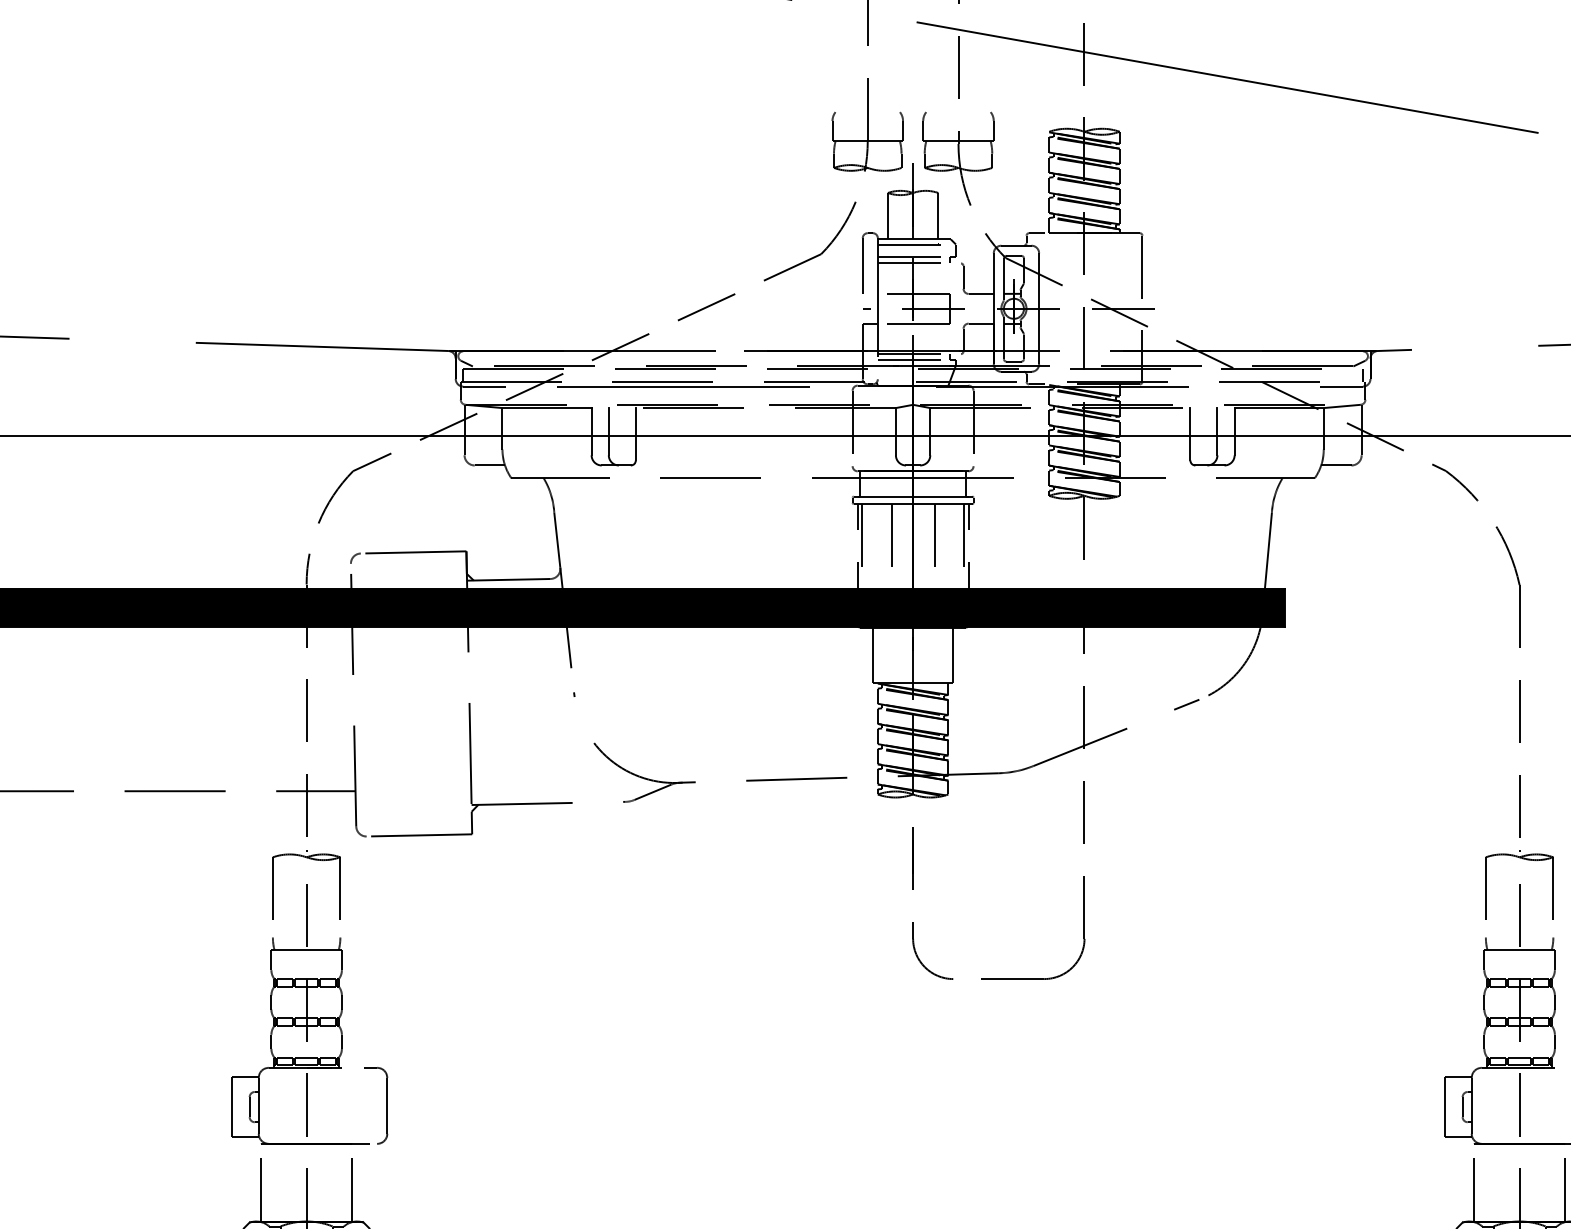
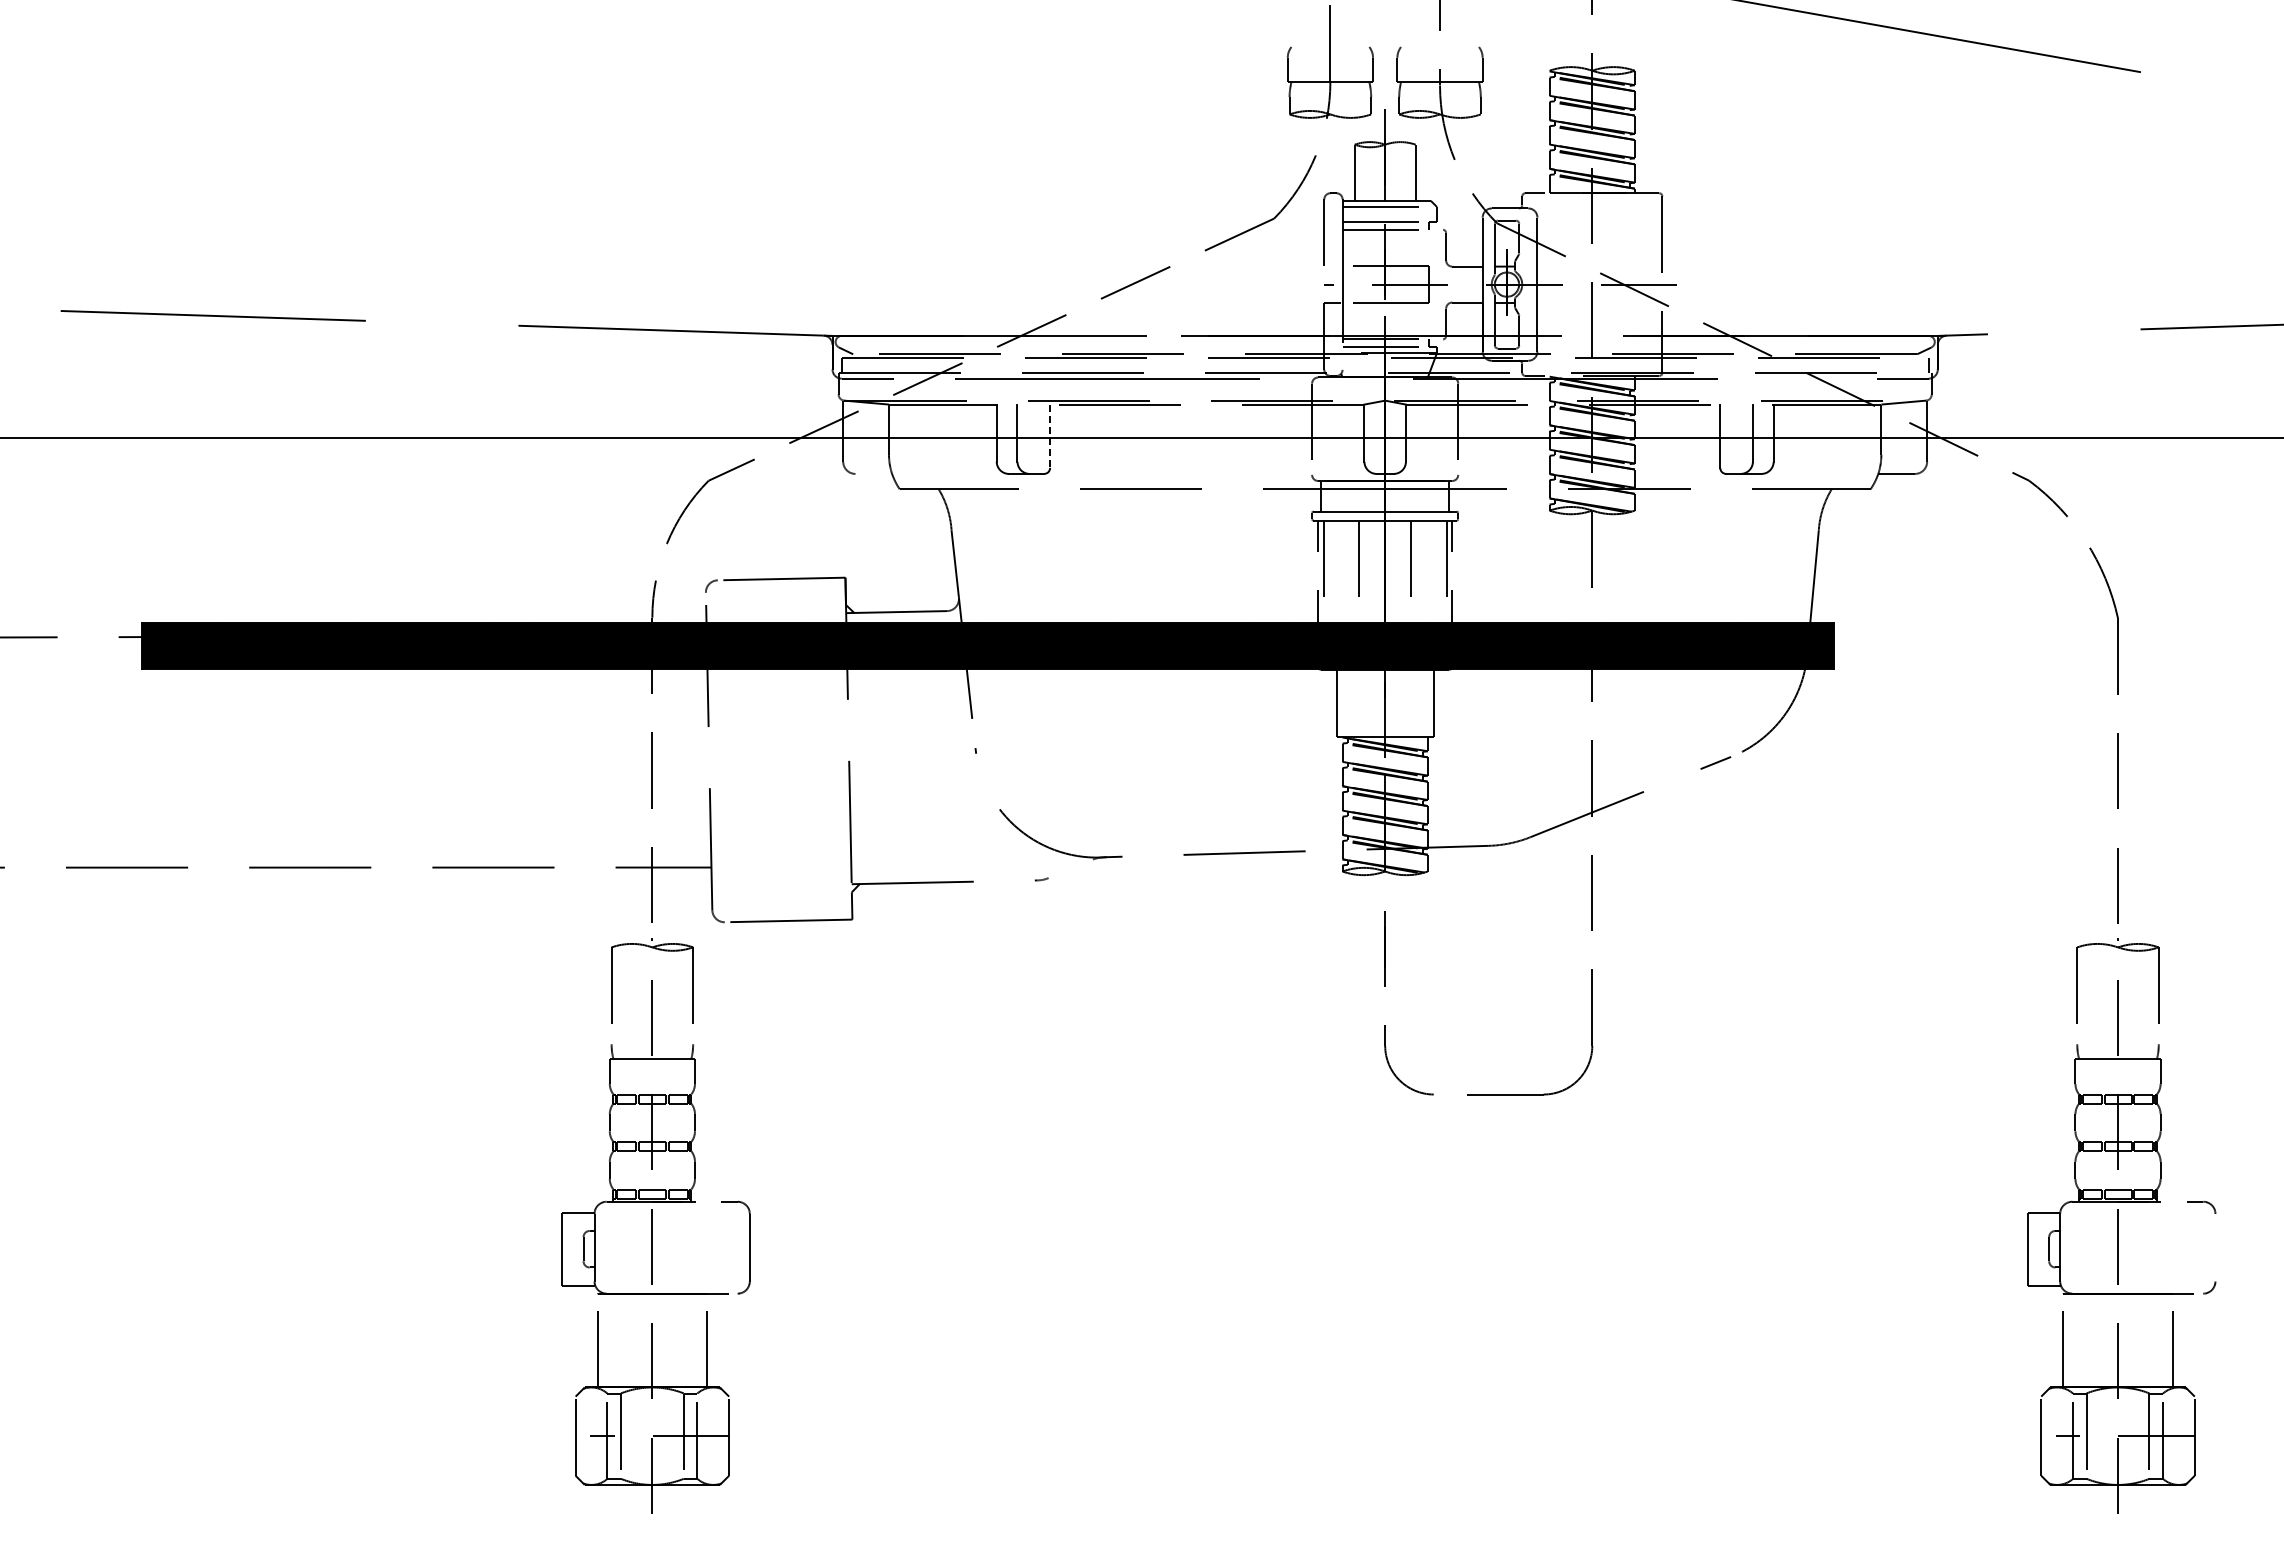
line: (636, 434) -> (1050, 436), solid -> dashed
line: (489, 465) -> (873, 473), removed
line: (652, 792) -> (1070, 868), removed

